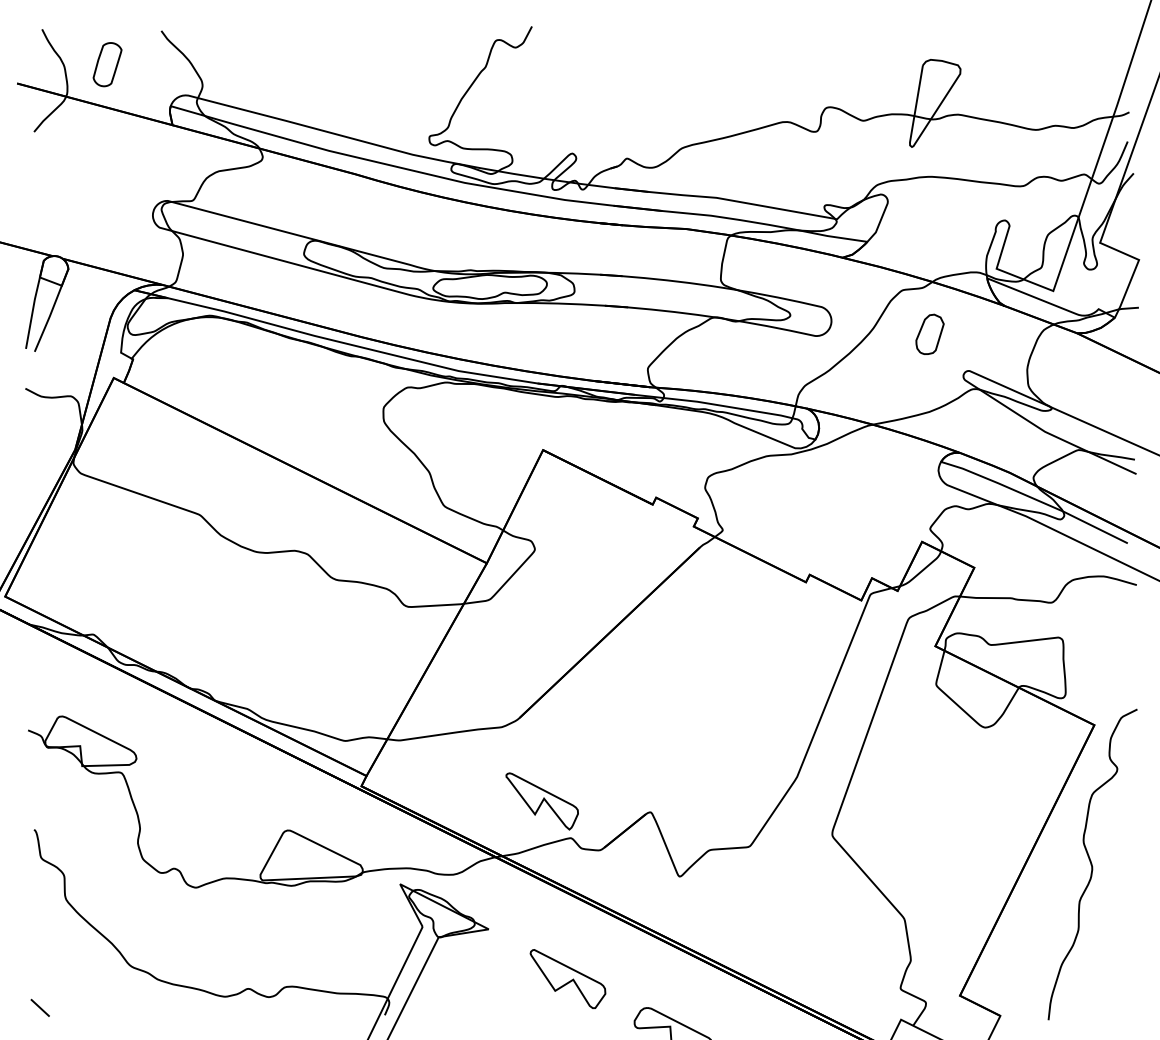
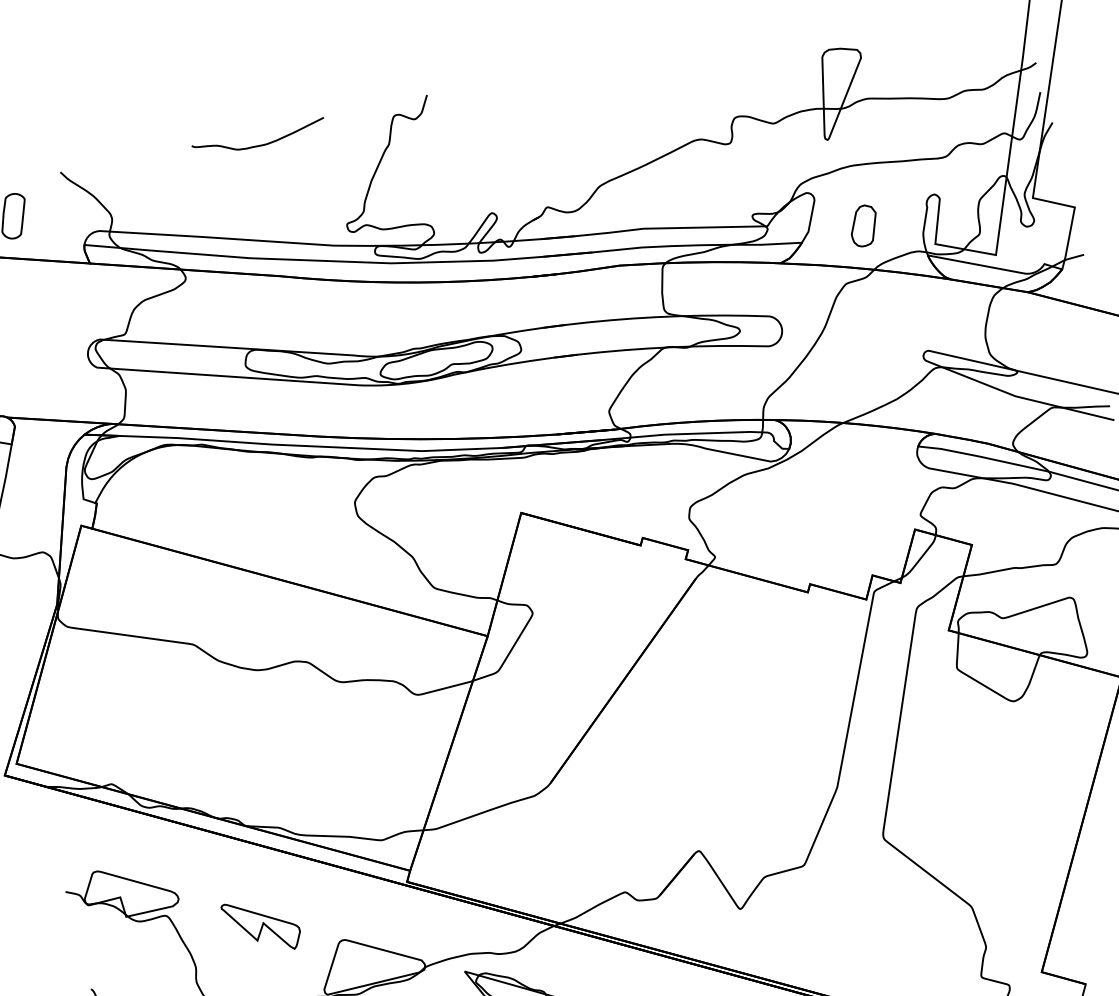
curve: (360, 42) -> (260, 144), added
part: (929, 333) -> (863, 225), moved
part: (541, 801) -> (261, 926), moved

